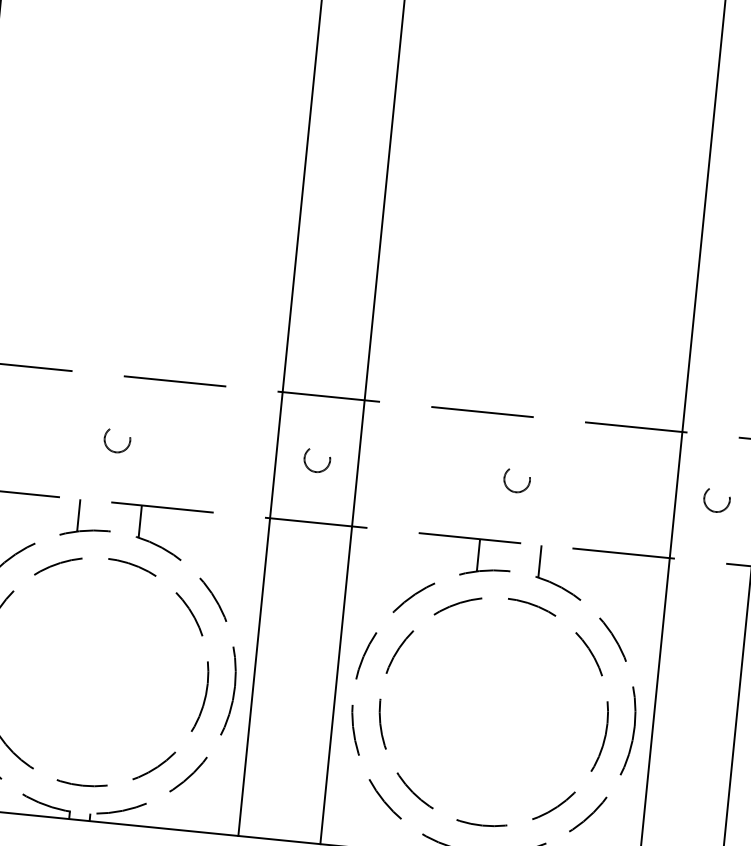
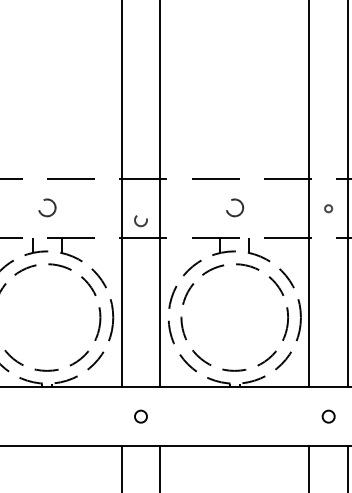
circle: (115, 441) -> (46, 209), size x1.4
circle: (316, 461) -> (140, 221), moved
circle: (516, 481) -> (234, 209), size x1.4
circle: (716, 501) -> (328, 209), size x0.6

